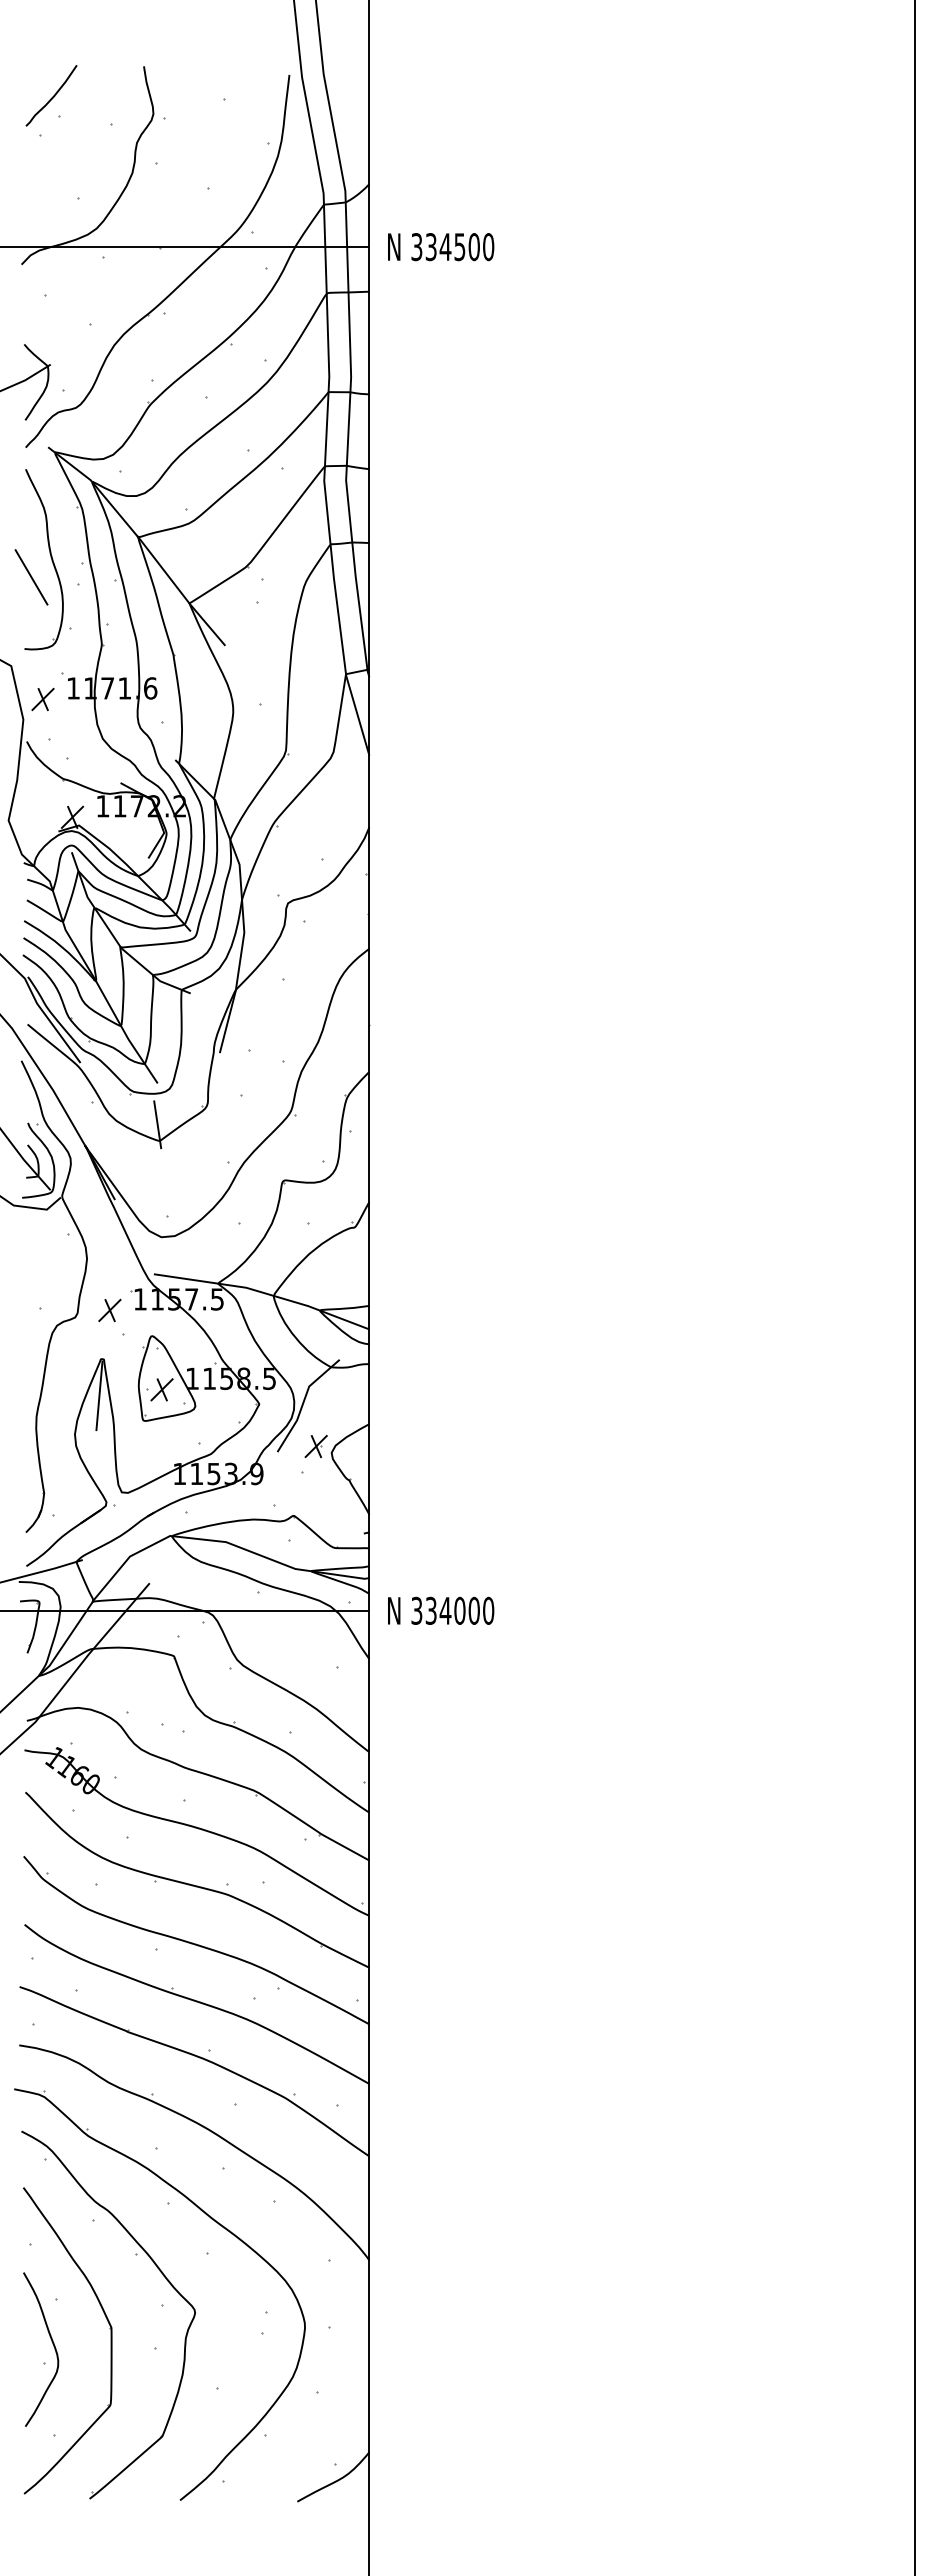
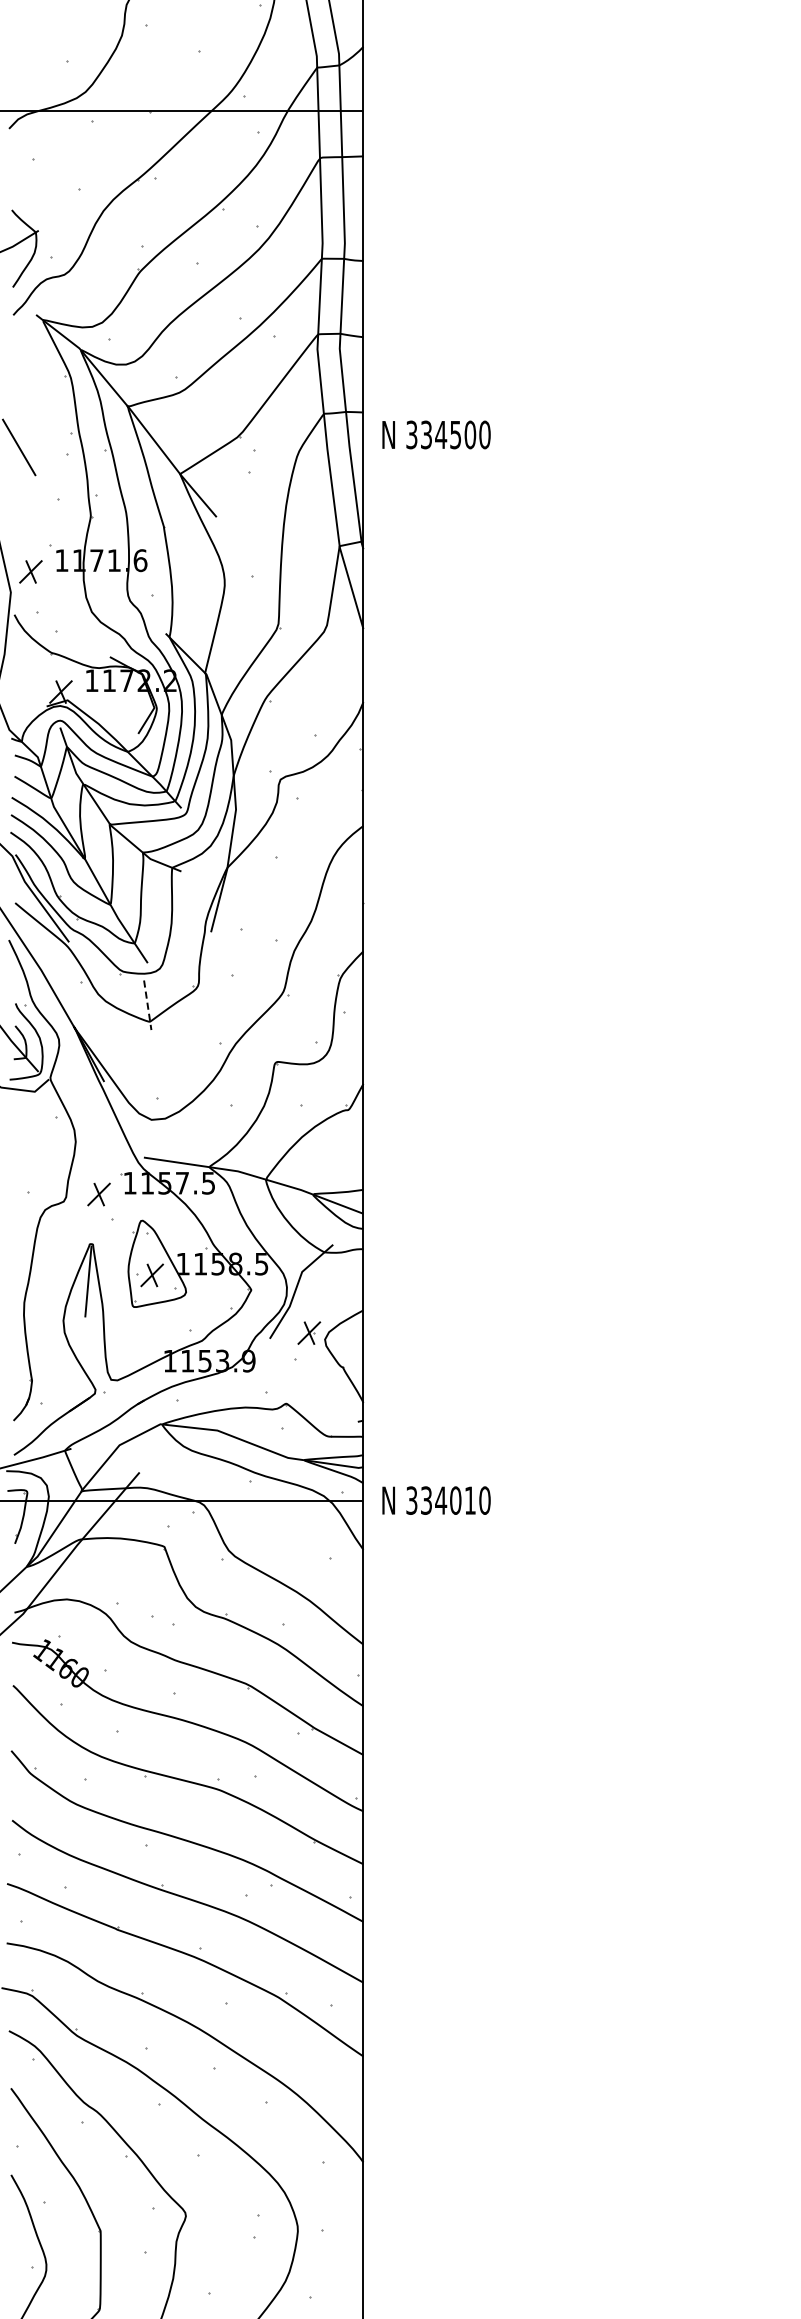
text: (441, 247) -> (436, 435), moved
part: (50, 557) -> (38, 427), removed
line: (157, 1124) -> (147, 1004), solid -> dashed
text: (473, 1610) -> (469, 1500), 334000 -> 334010

